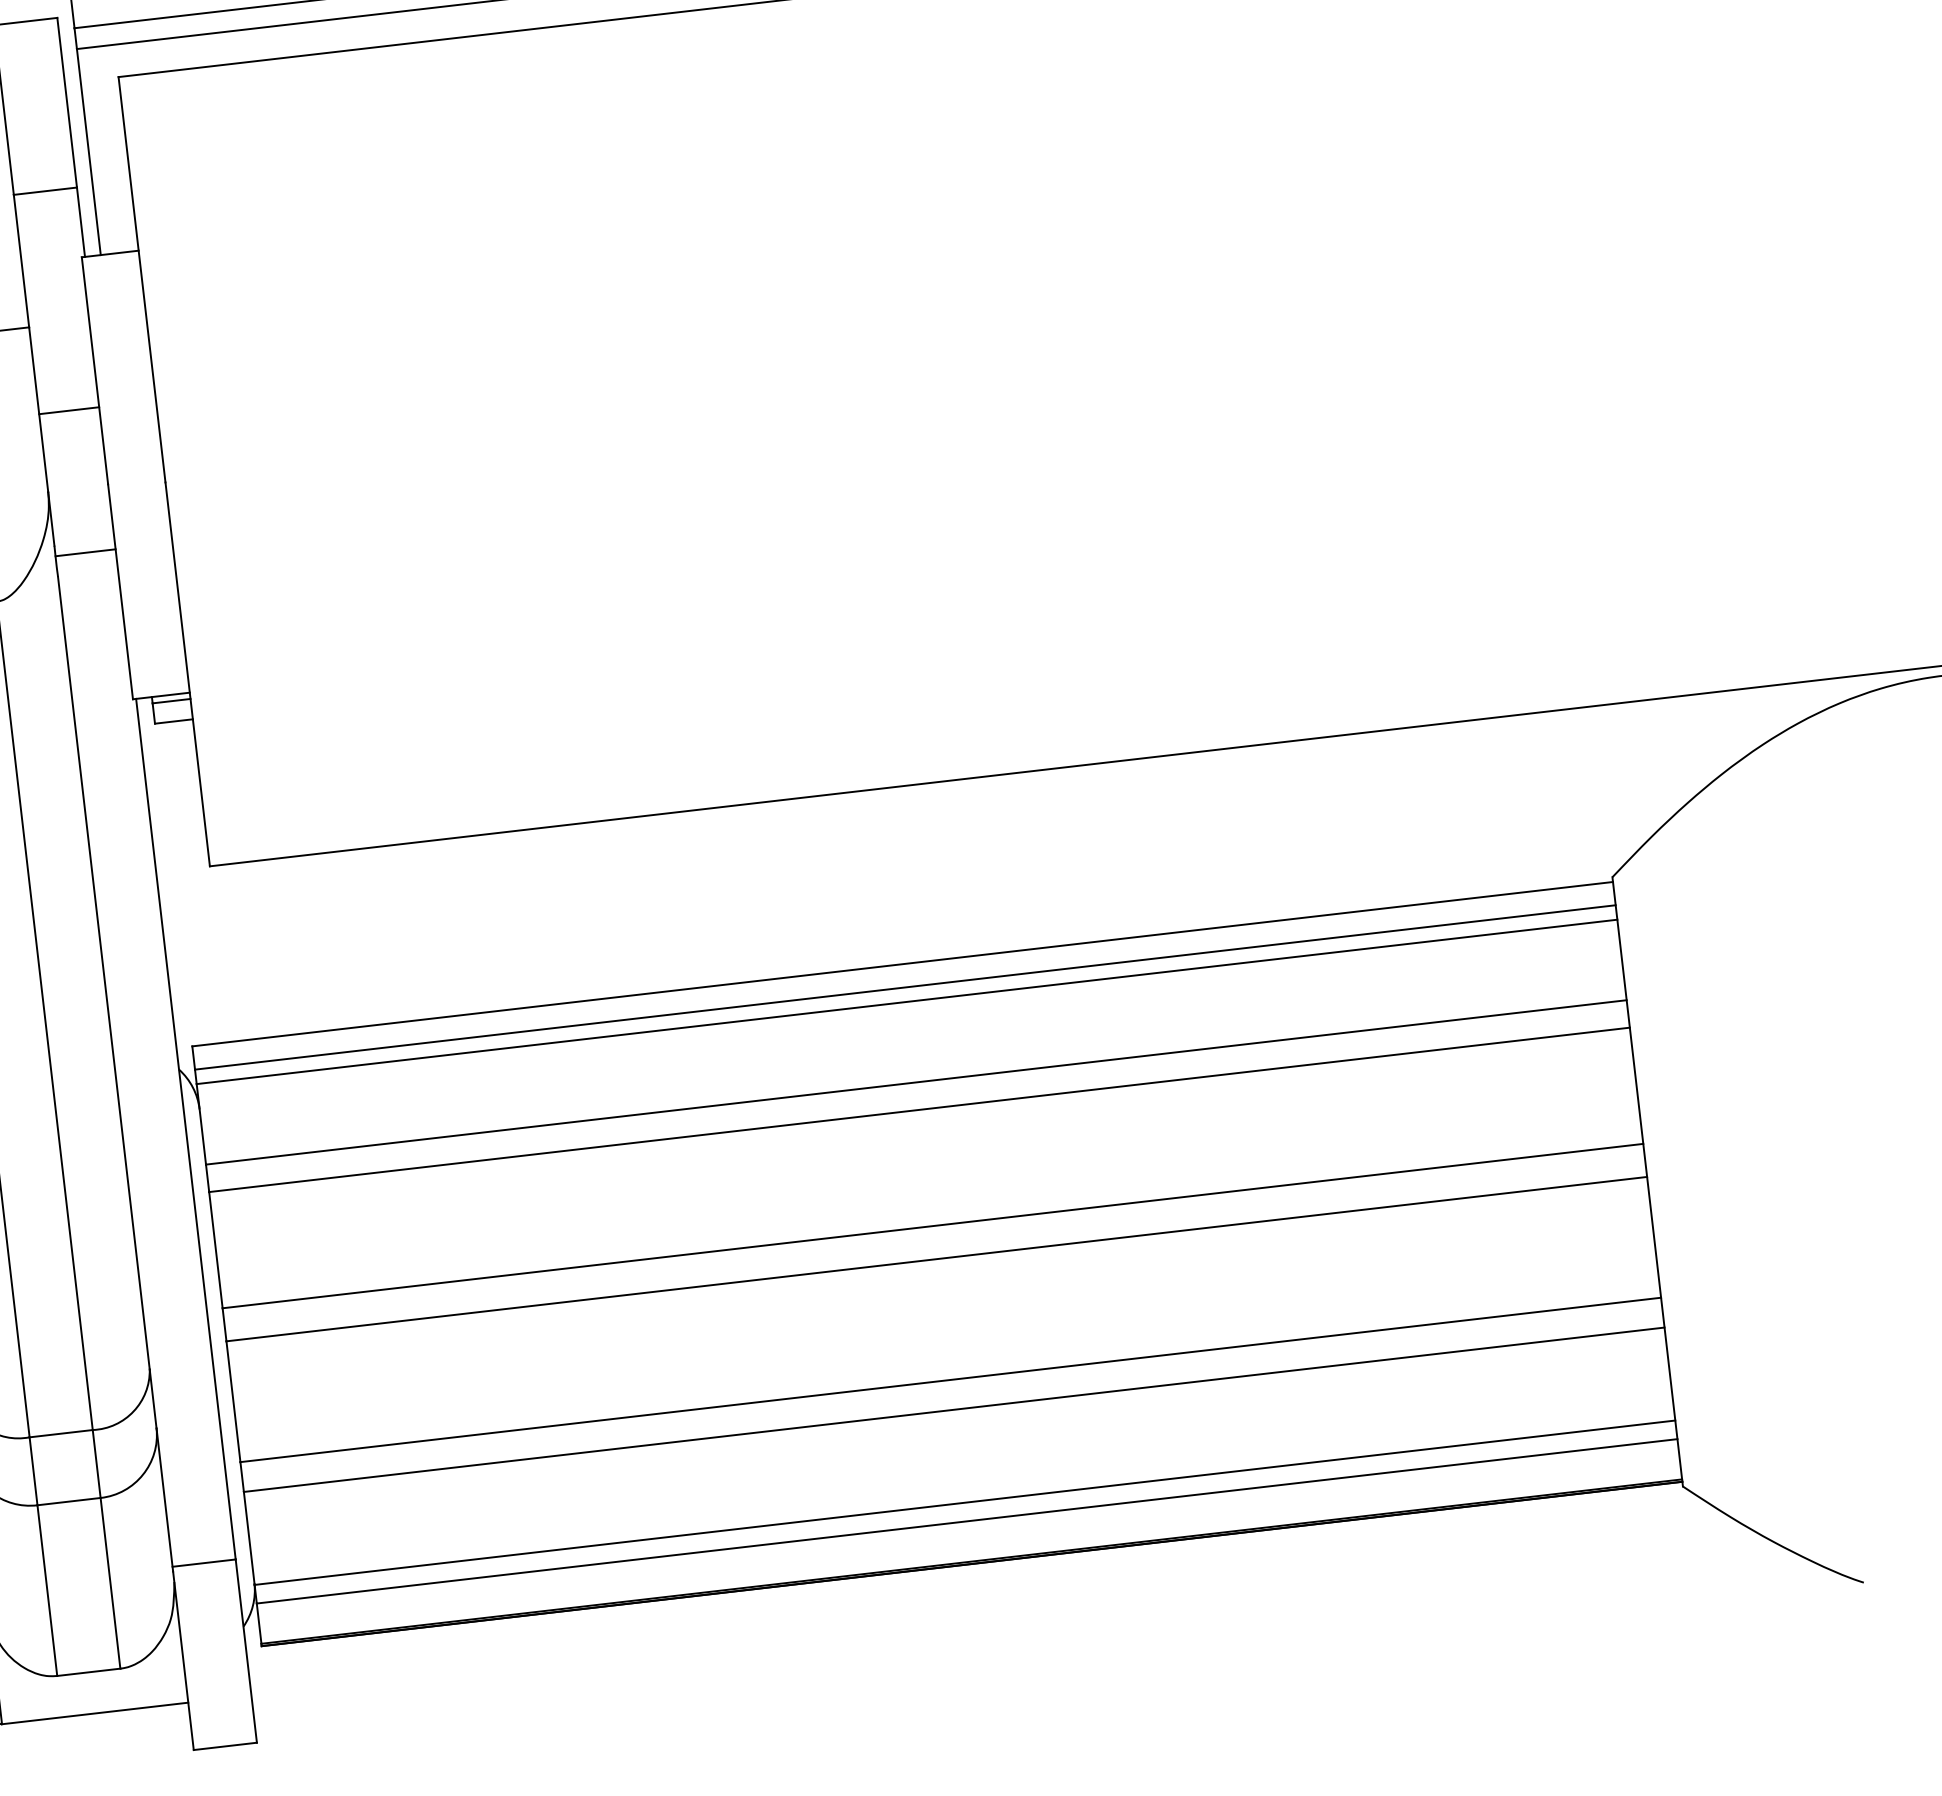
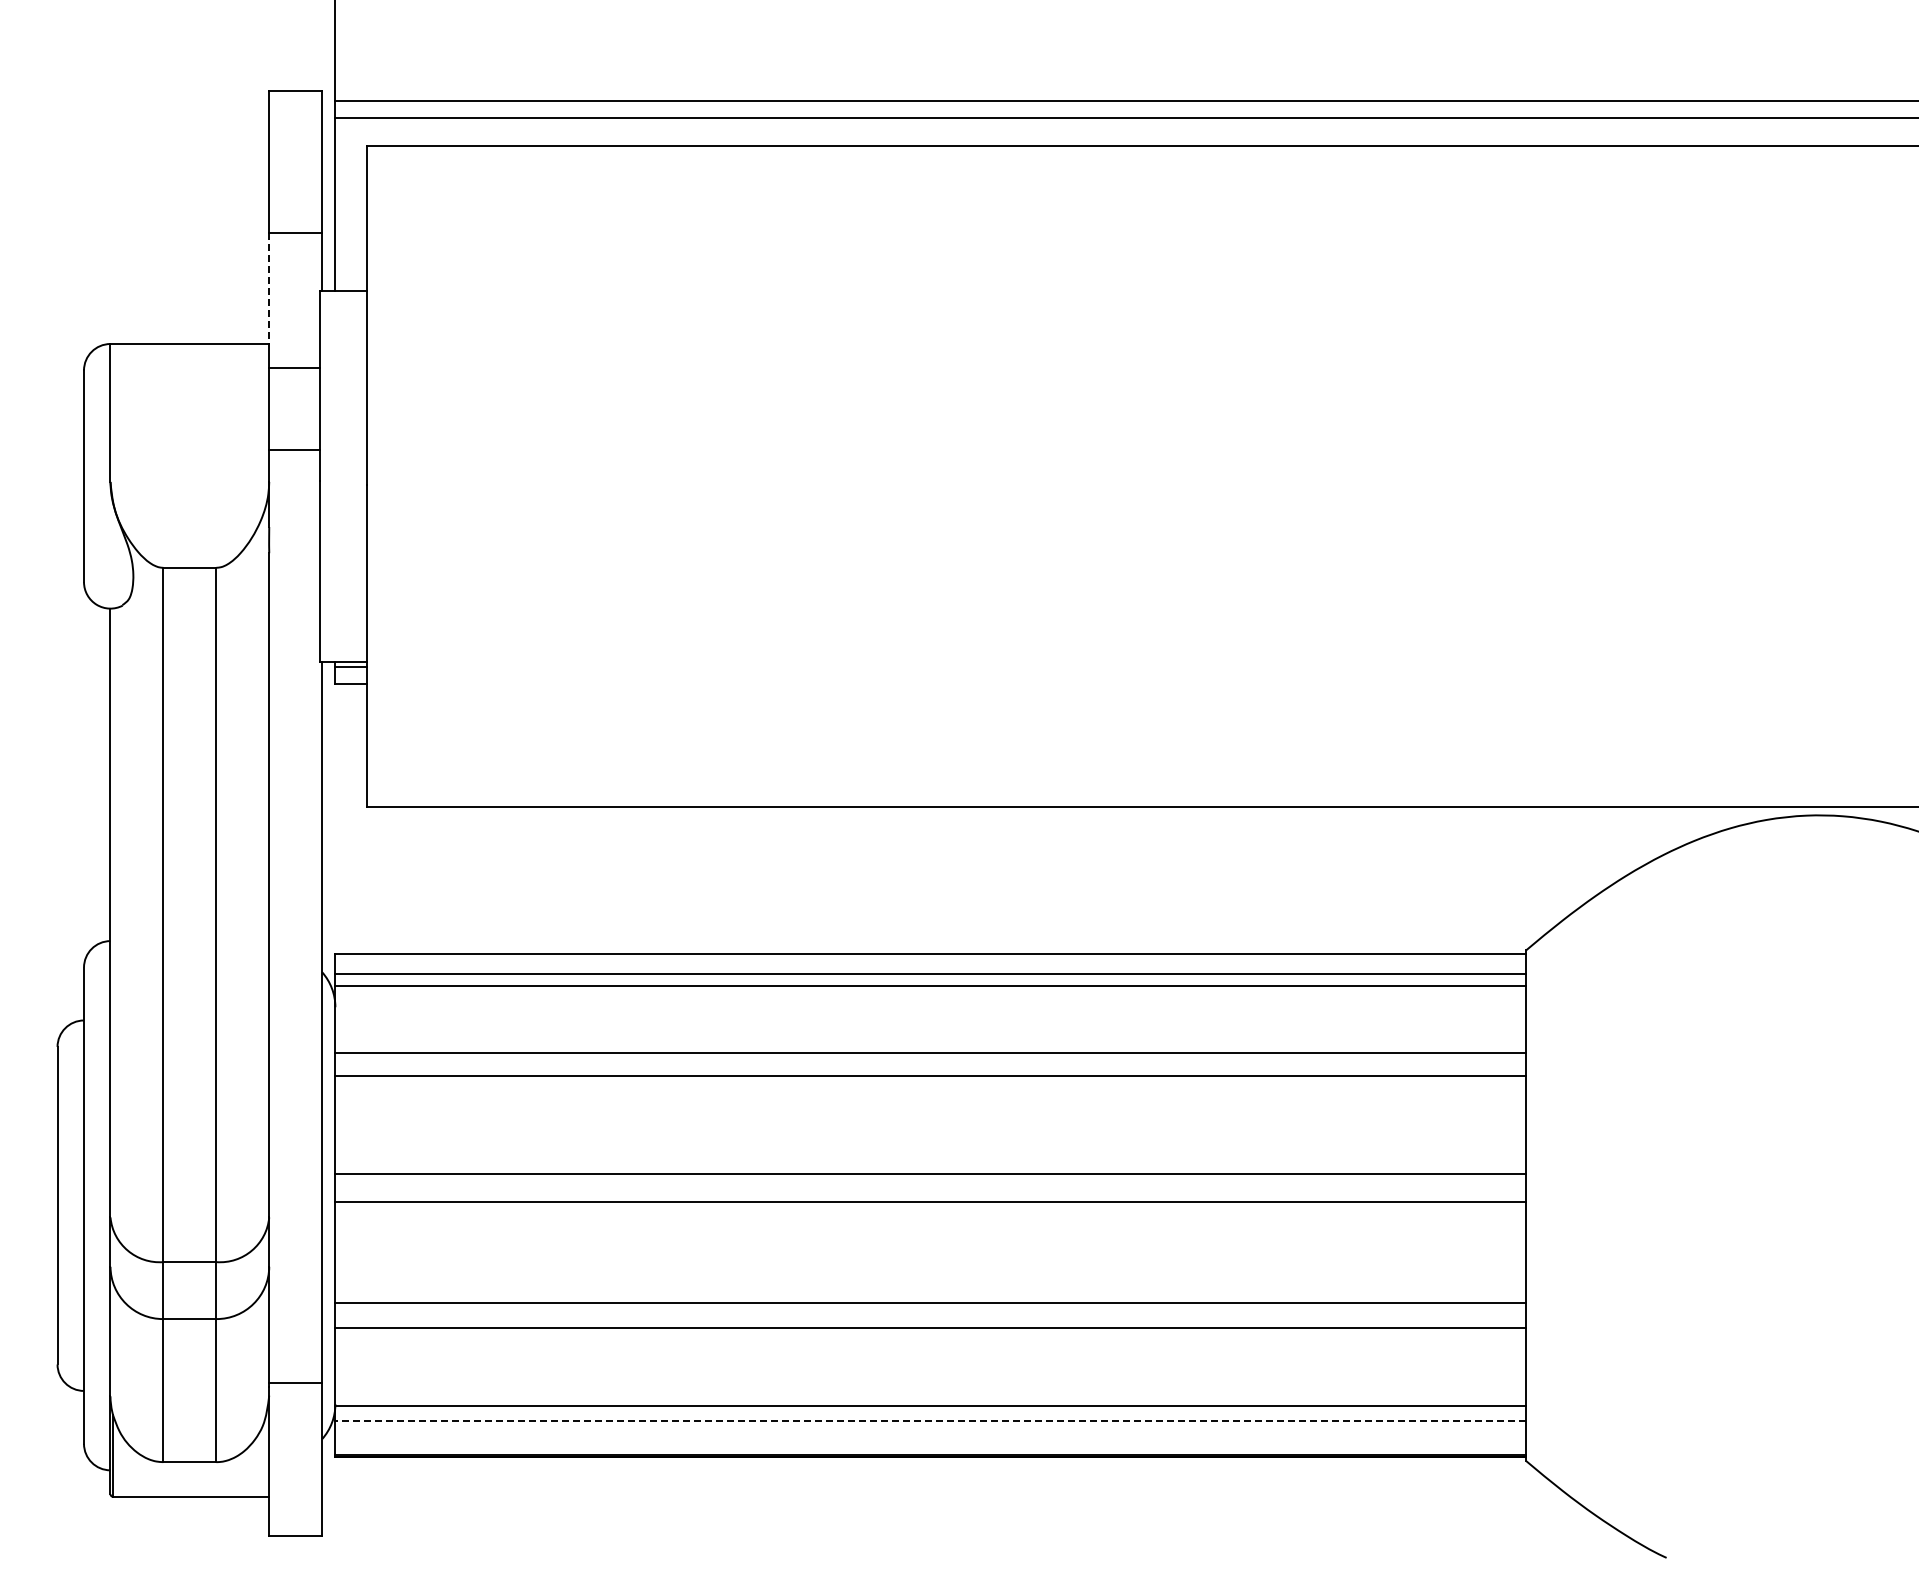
line: (21, 261) -> (269, 288), solid -> dashed
line: (69, 410) -> (294, 367), moved
line: (85, 552) -> (294, 449), moved
line: (966, 1521) -> (930, 1421), solid -> dashed

